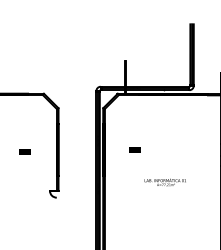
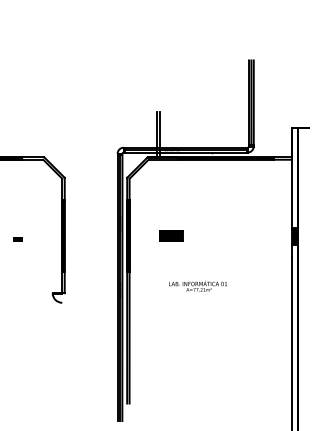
part: (134, 149) -> (171, 235), size x1.6
part: (24, 152) -> (17, 239), size x0.6
text: (164, 181) -> (197, 285), moved

